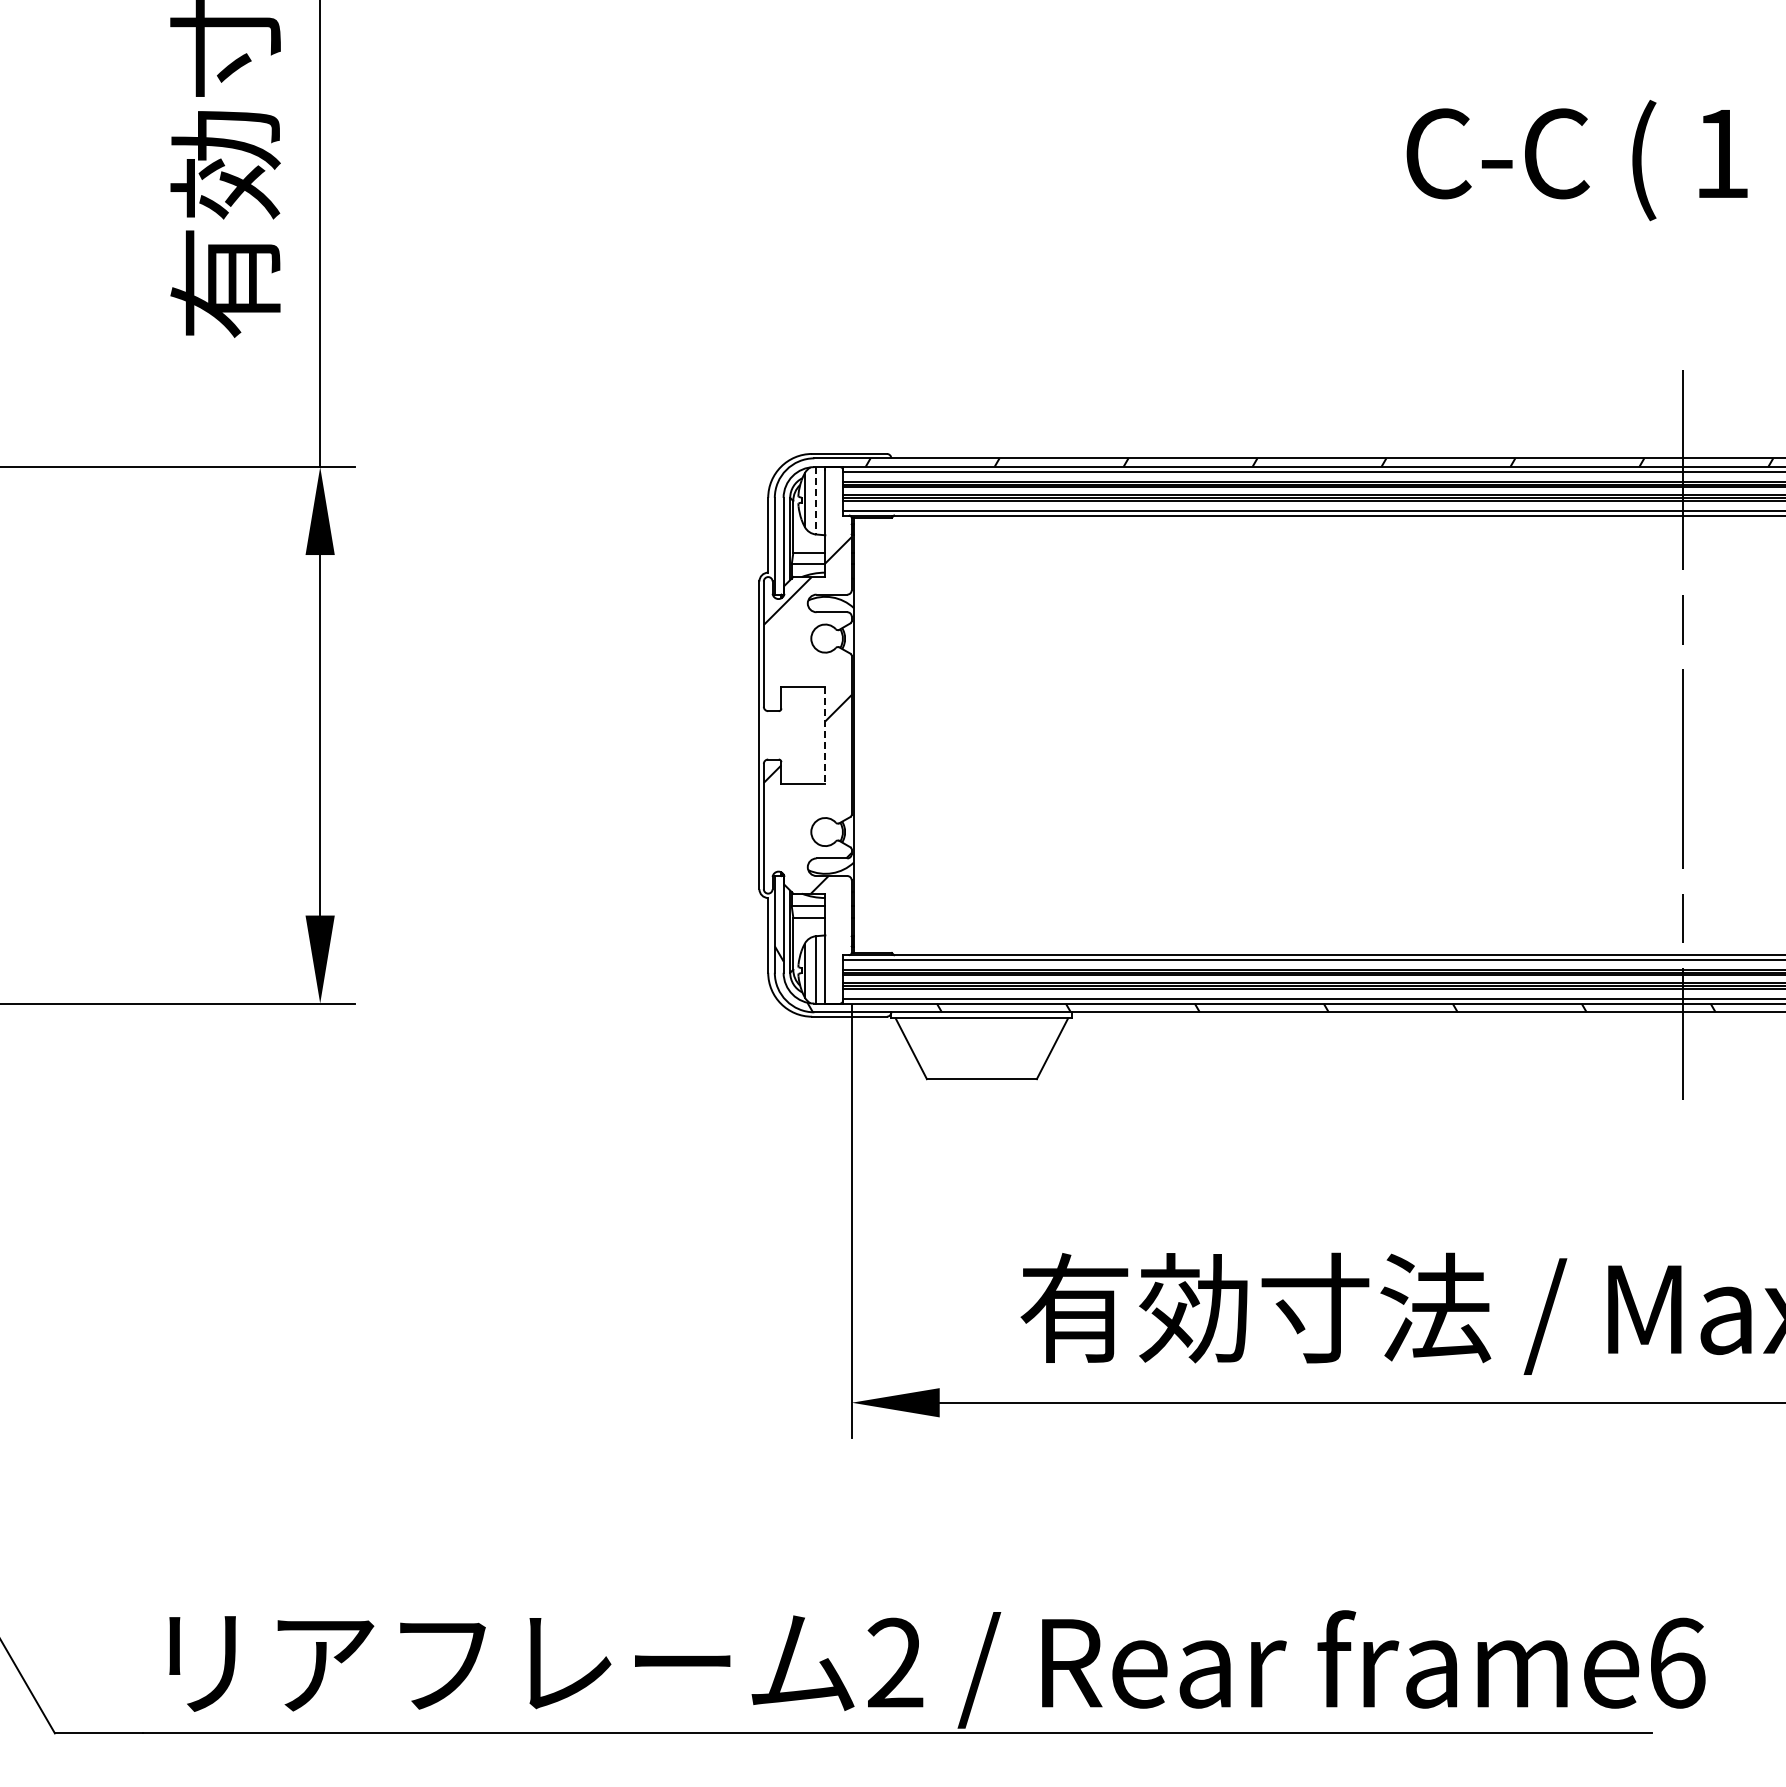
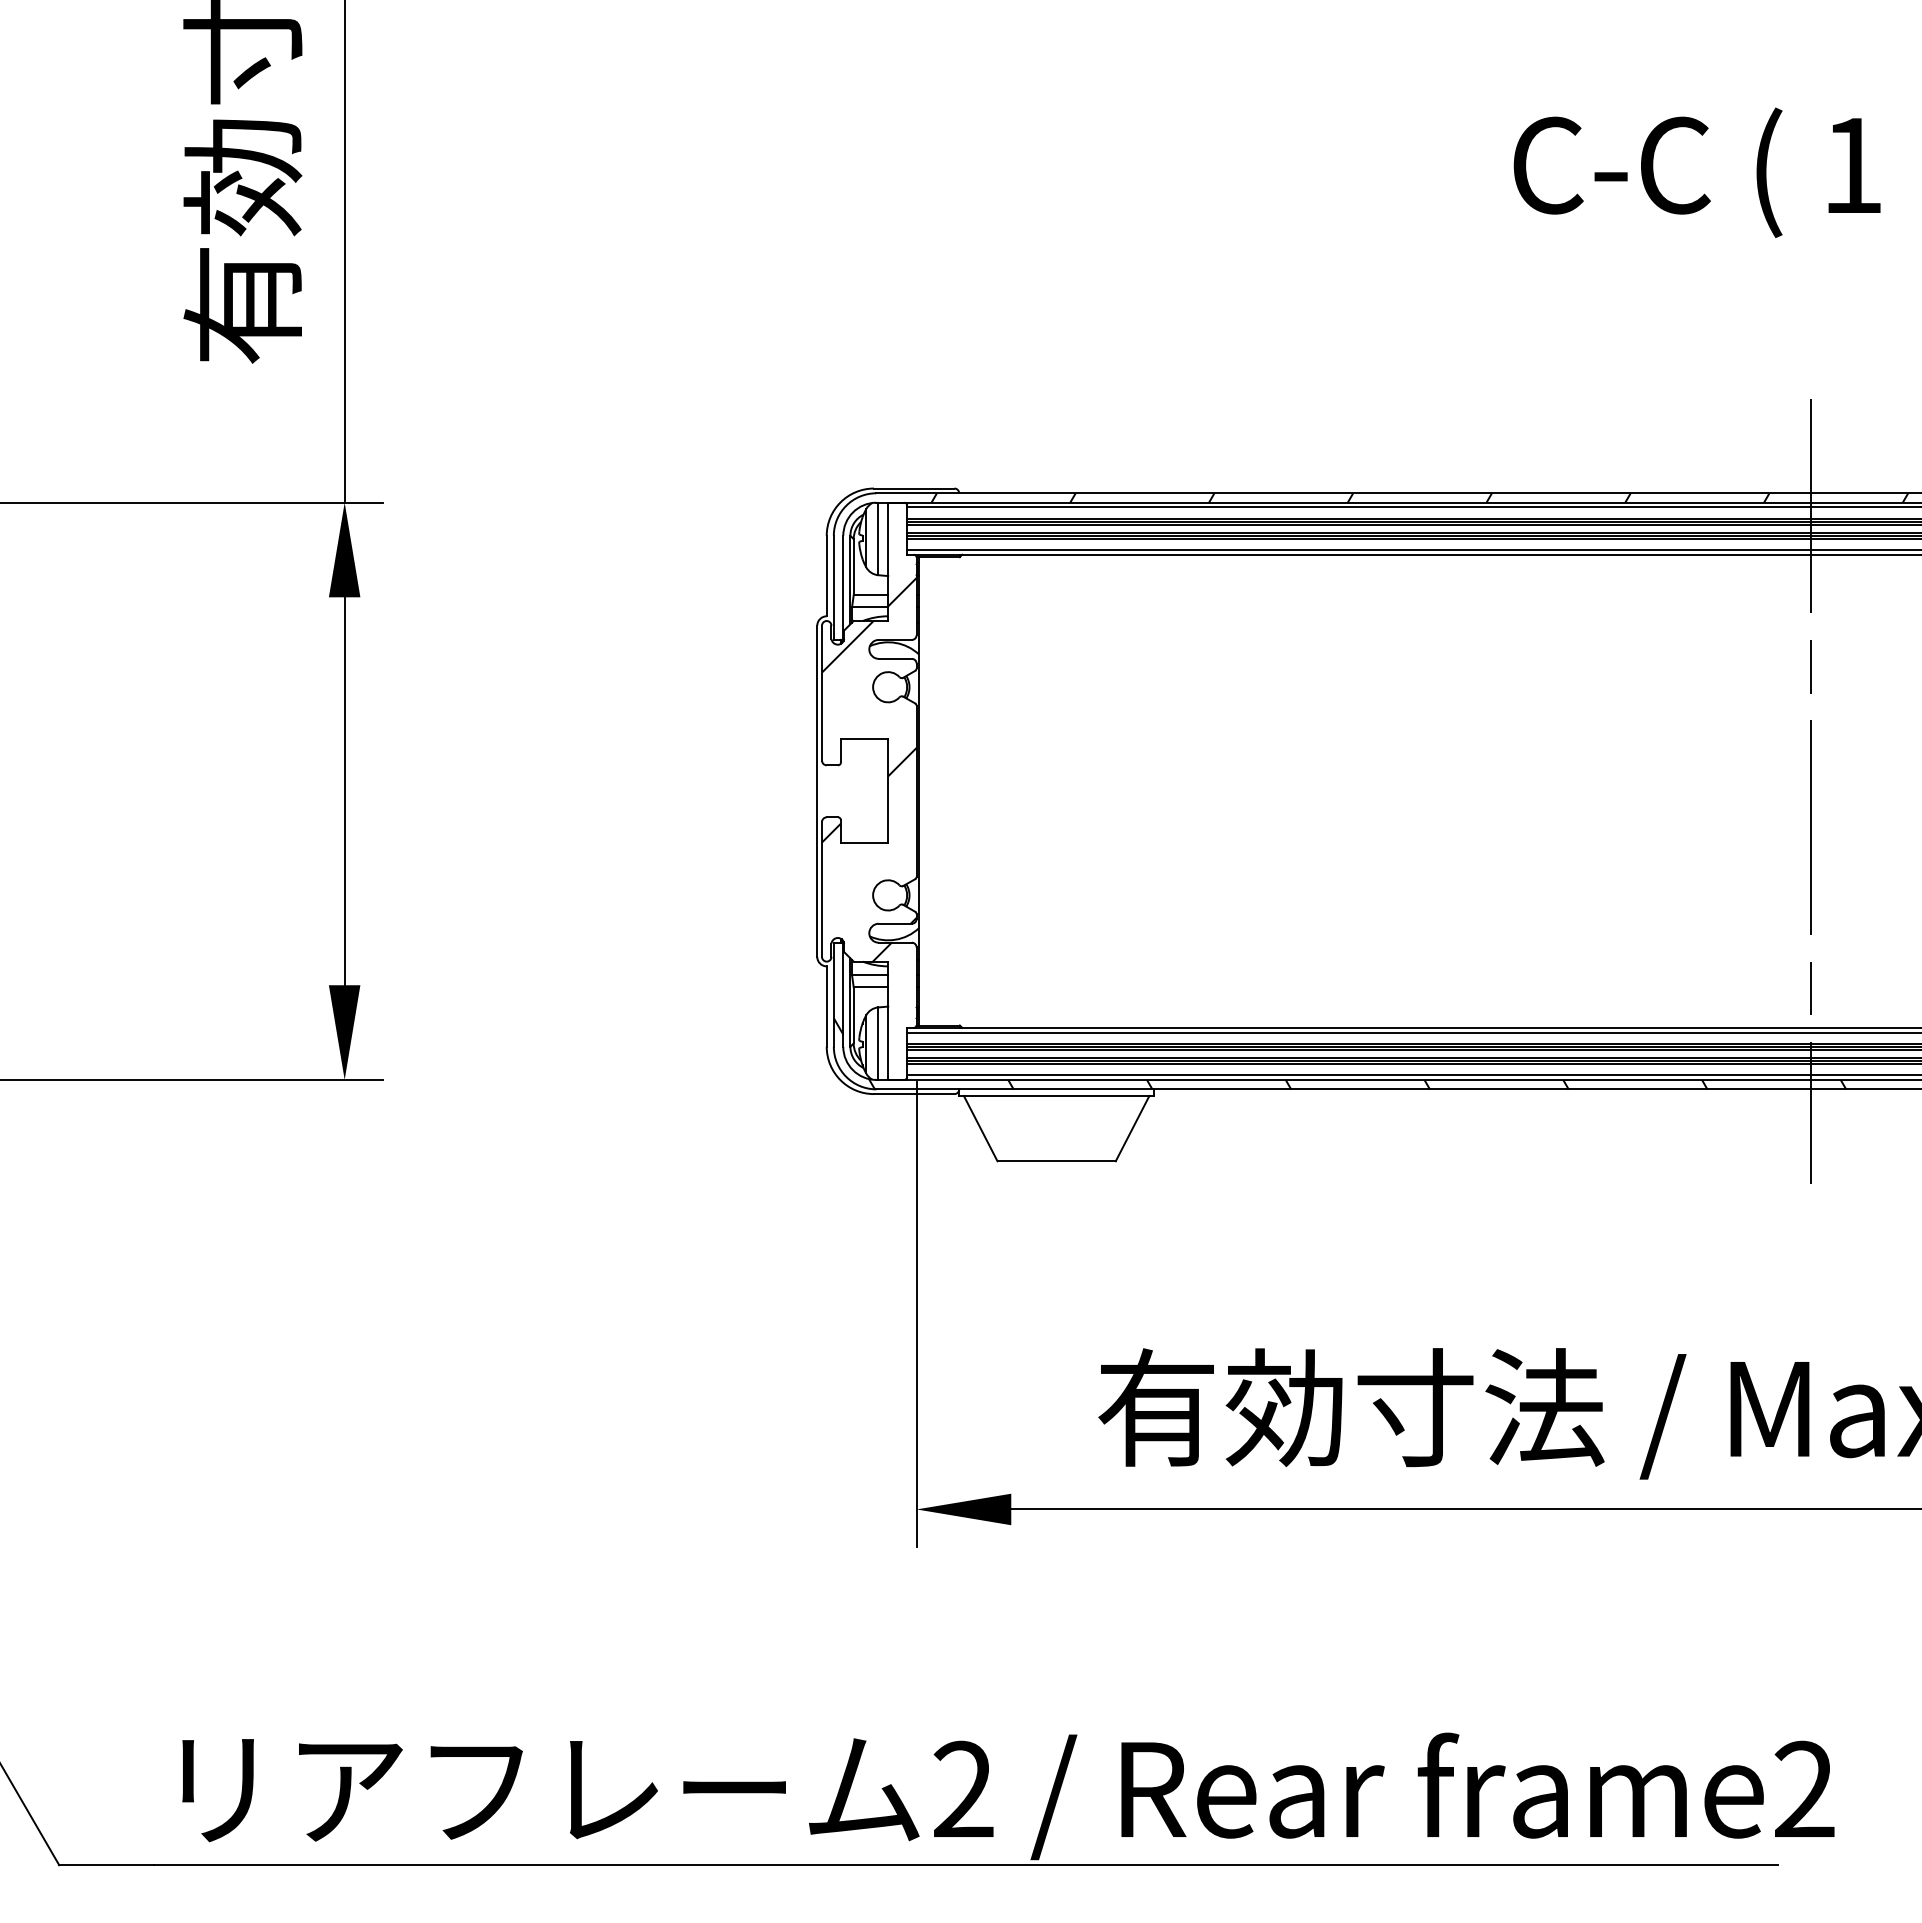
line: (816, 500) -> (878, 538), dashed -> solid
line: (825, 735) -> (888, 791), dashed -> solid
text: (1677, 1662) -> (1805, 1788), frame6 -> frame2

